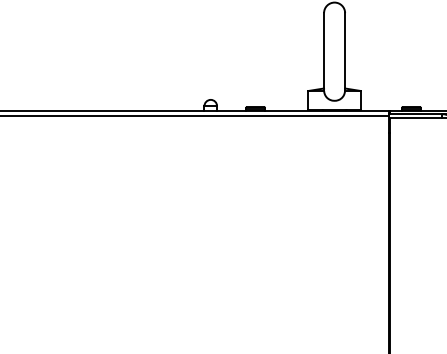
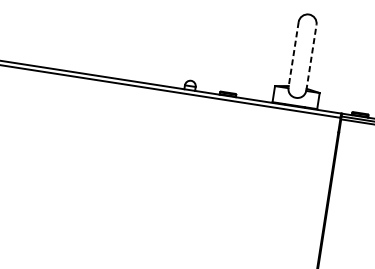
line: (324, 51) -> (294, 54), solid -> dashed
line: (345, 51) -> (311, 57), solid -> dashed

